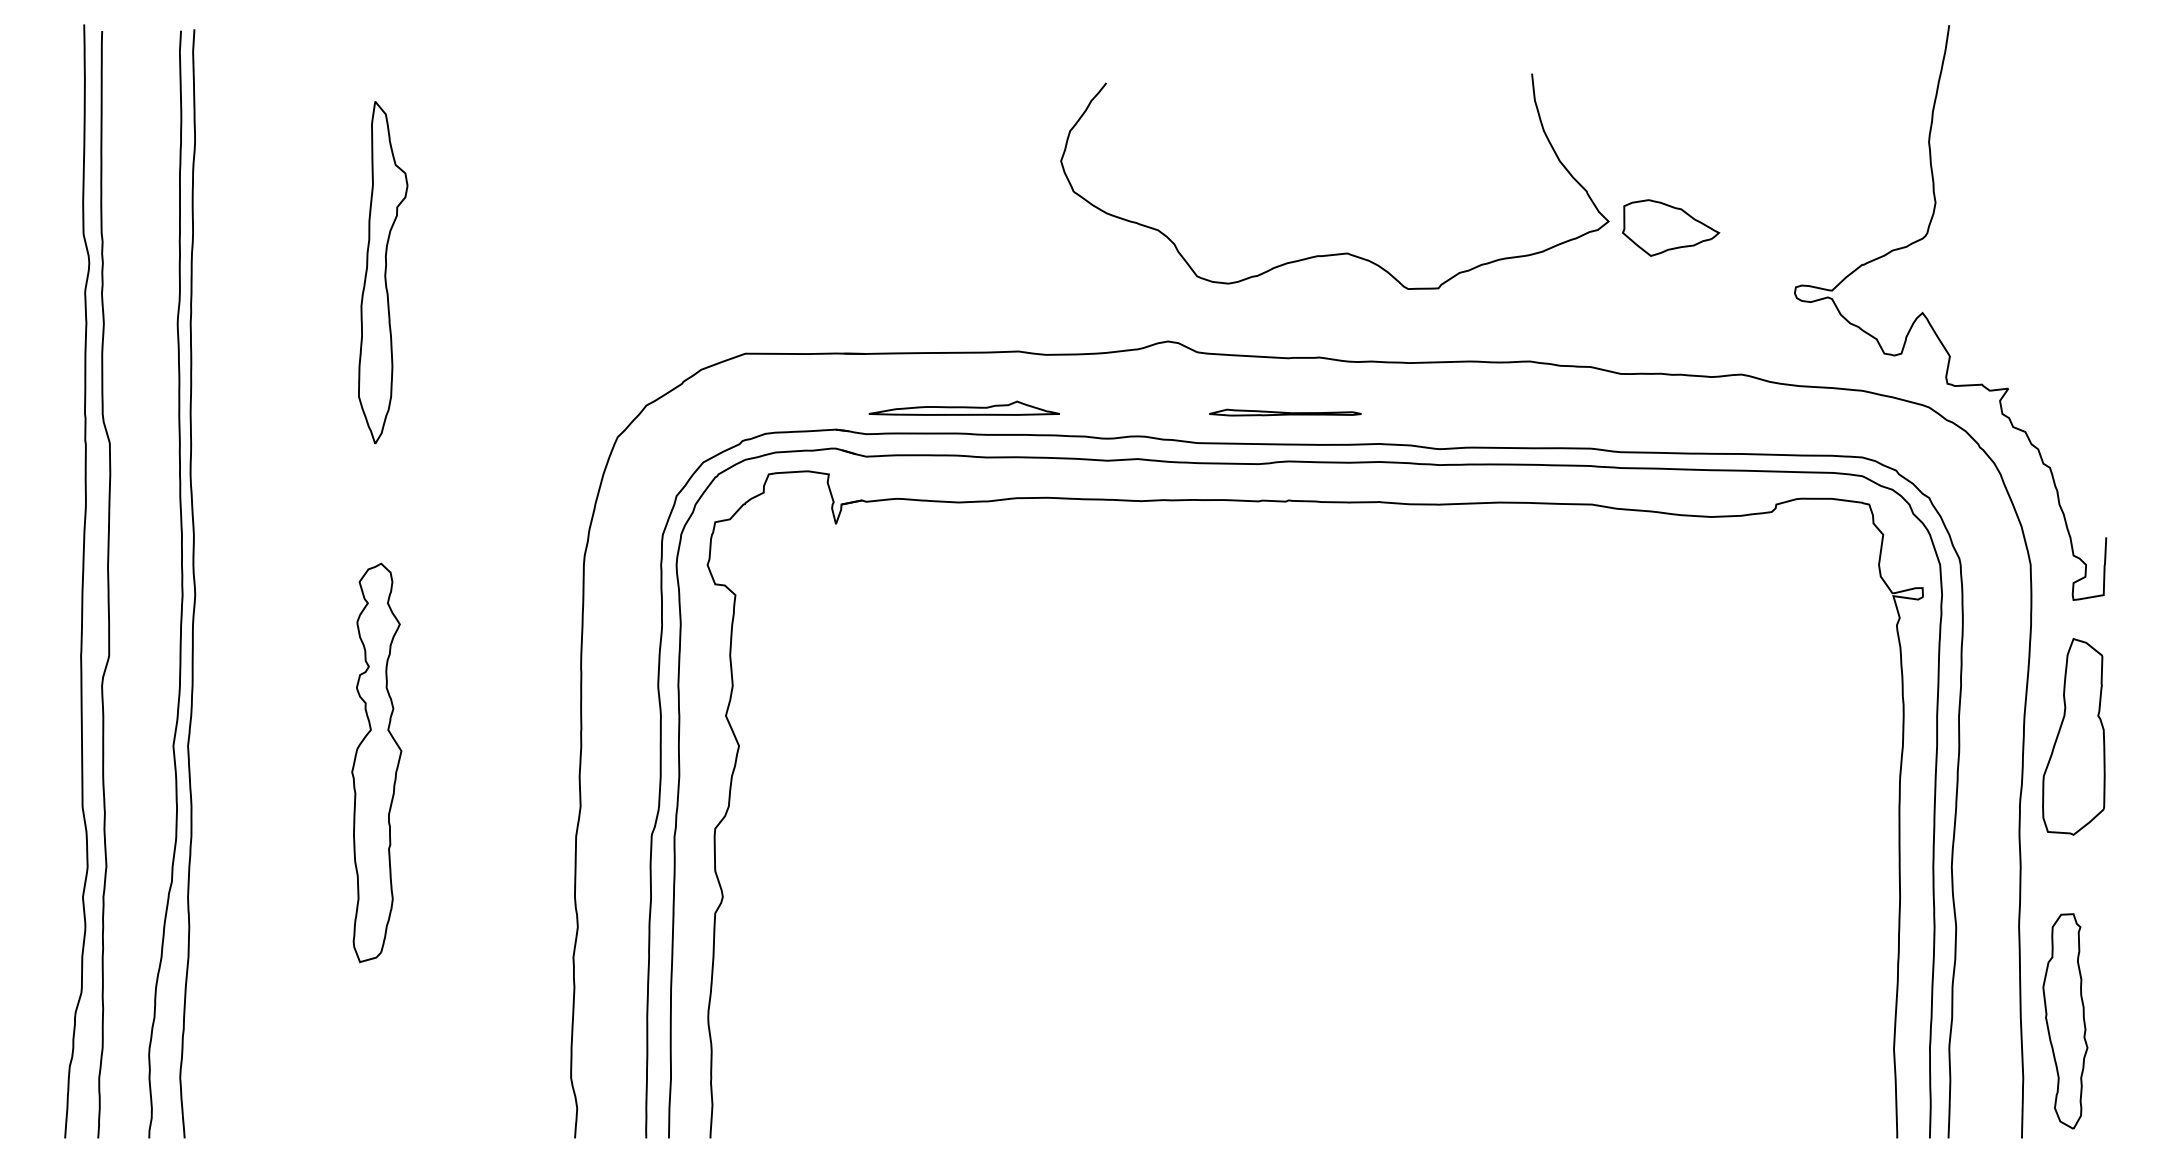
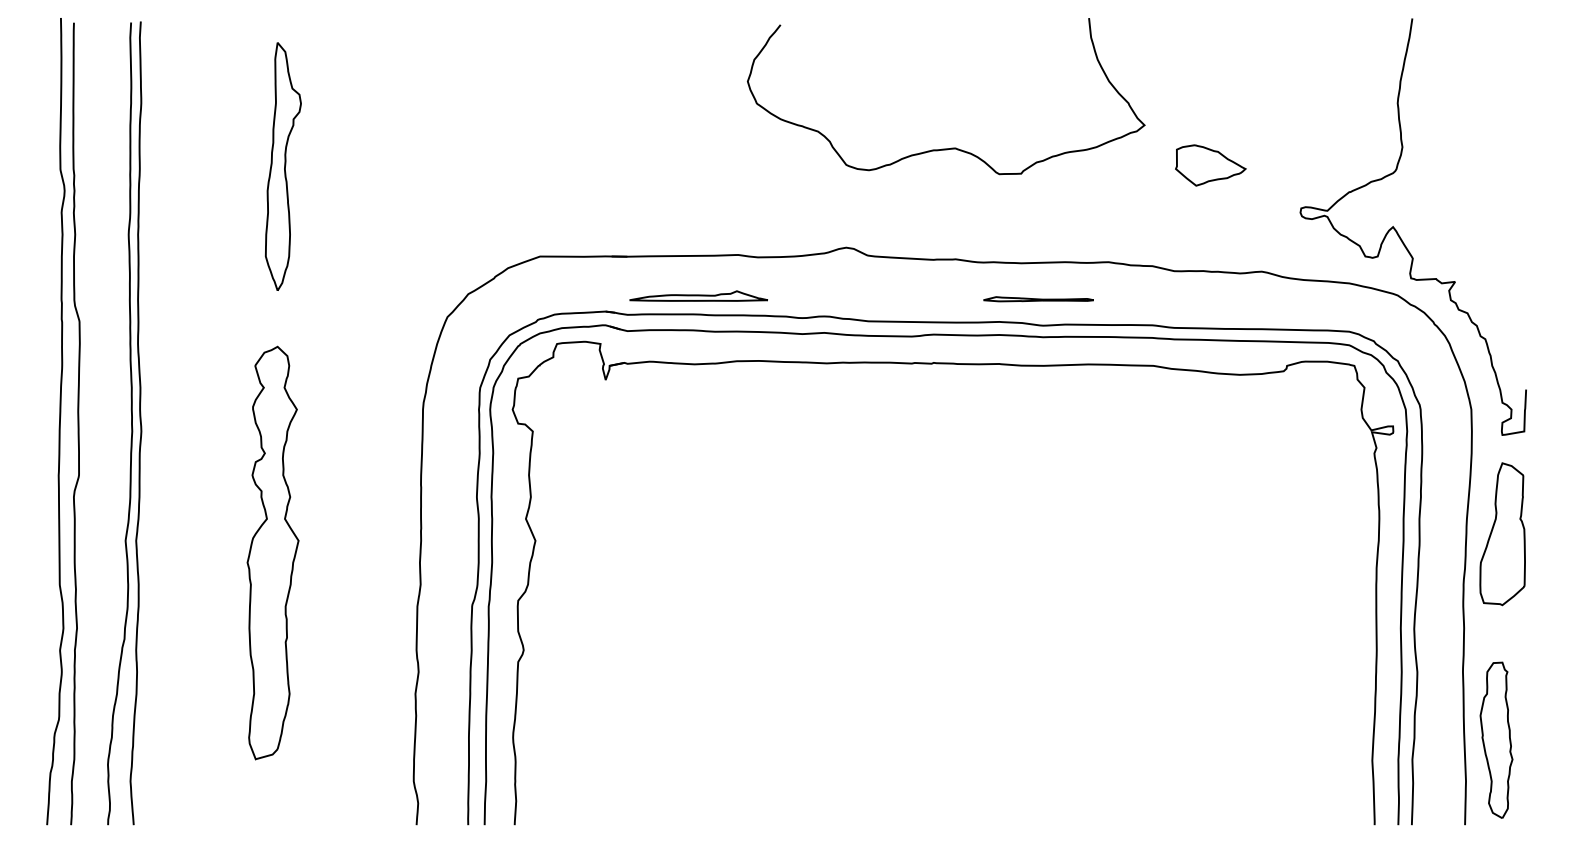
curve: (1344, 252) -> (953, 147), moved
part: (383, 272) -> (283, 166), moved
part: (1285, 412) -> (1038, 299), moved
part: (376, 762) -> (272, 552), size x1.43

